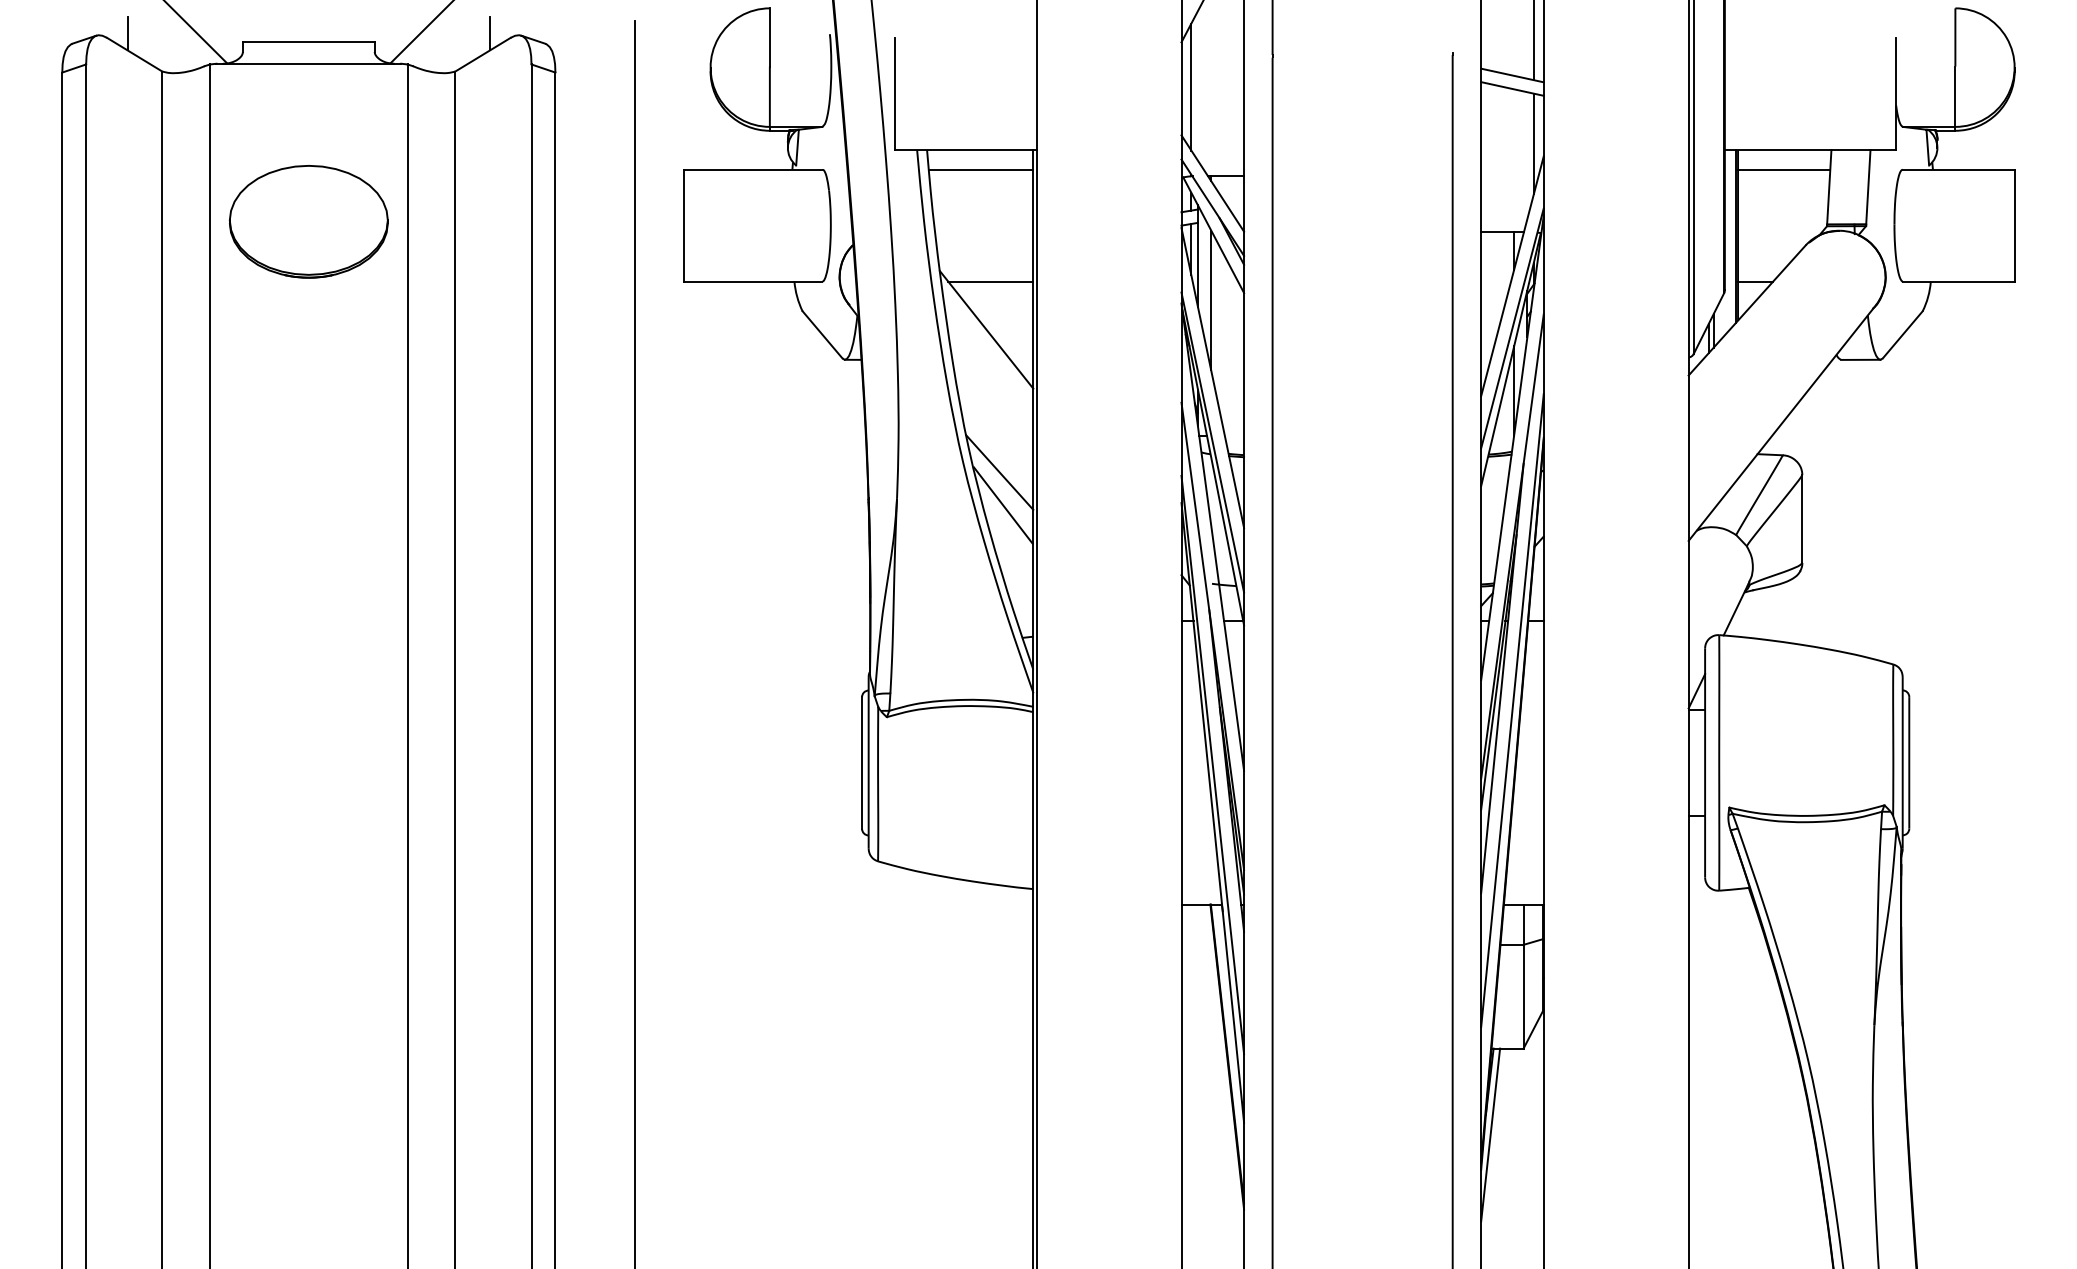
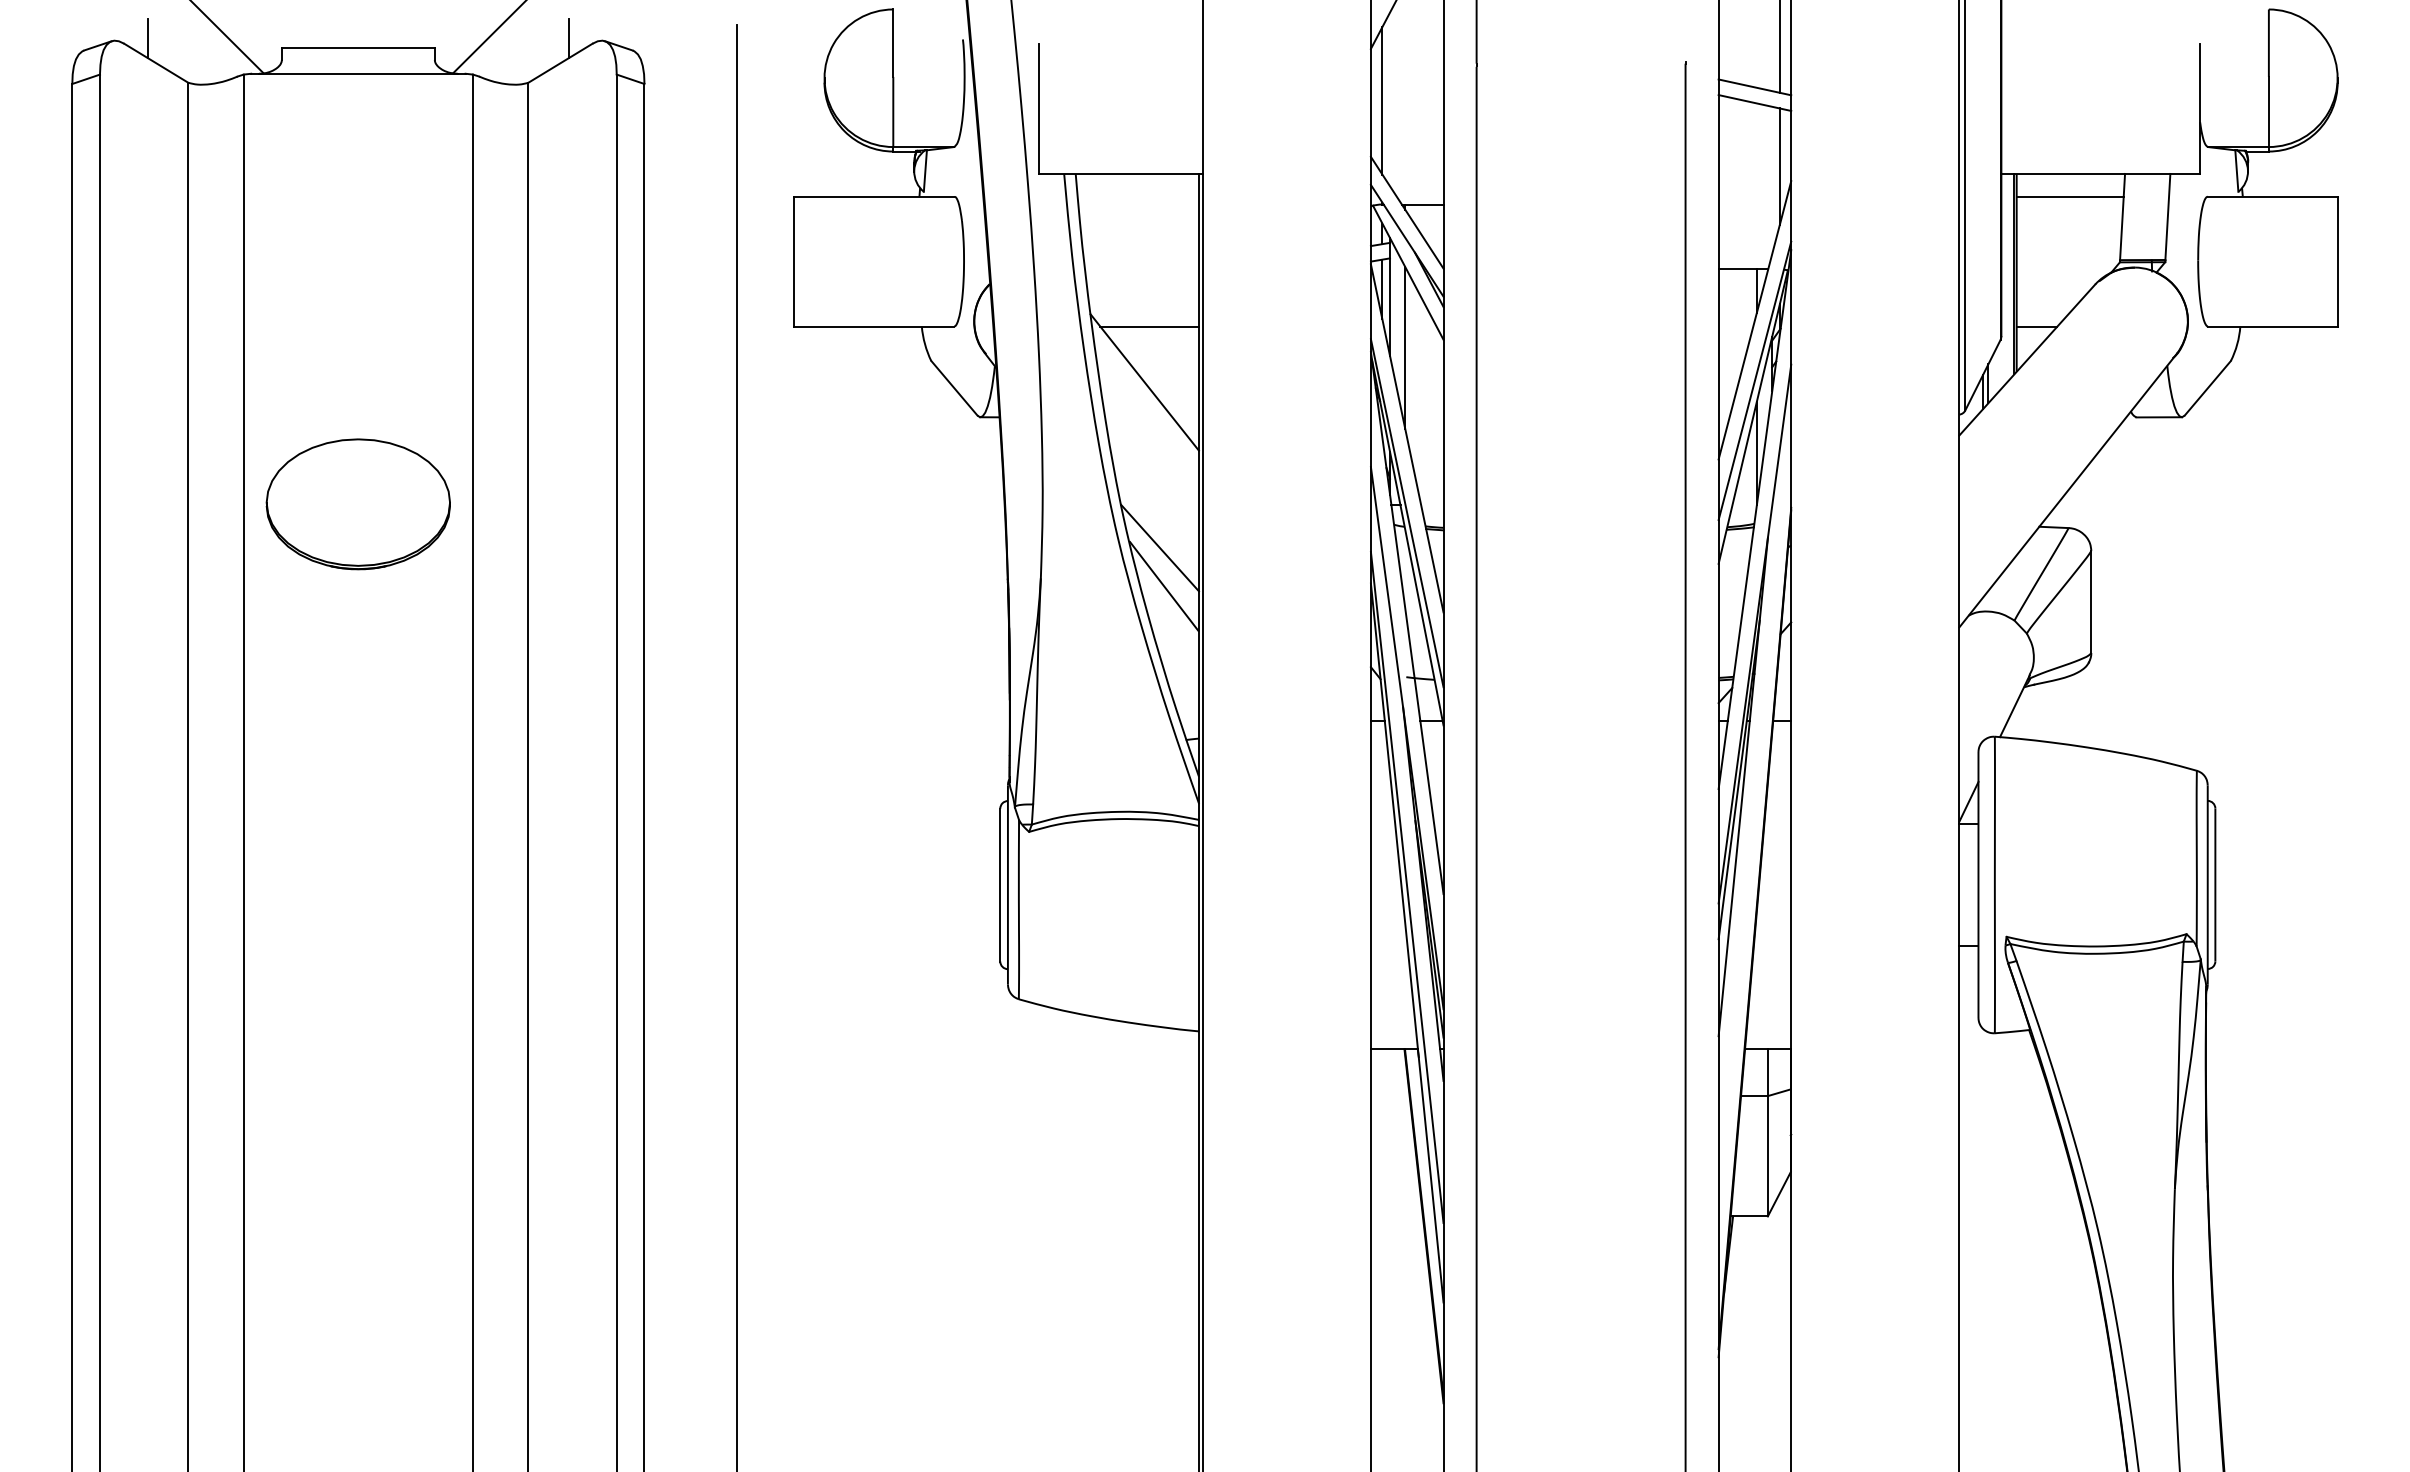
line: (980, 169) -> (1137, 196), removed
part: (308, 221) -> (357, 503), moved
line: (1512, 710) -> (1754, 824), removed
line: (1490, 1134) -> (1729, 1316), removed

